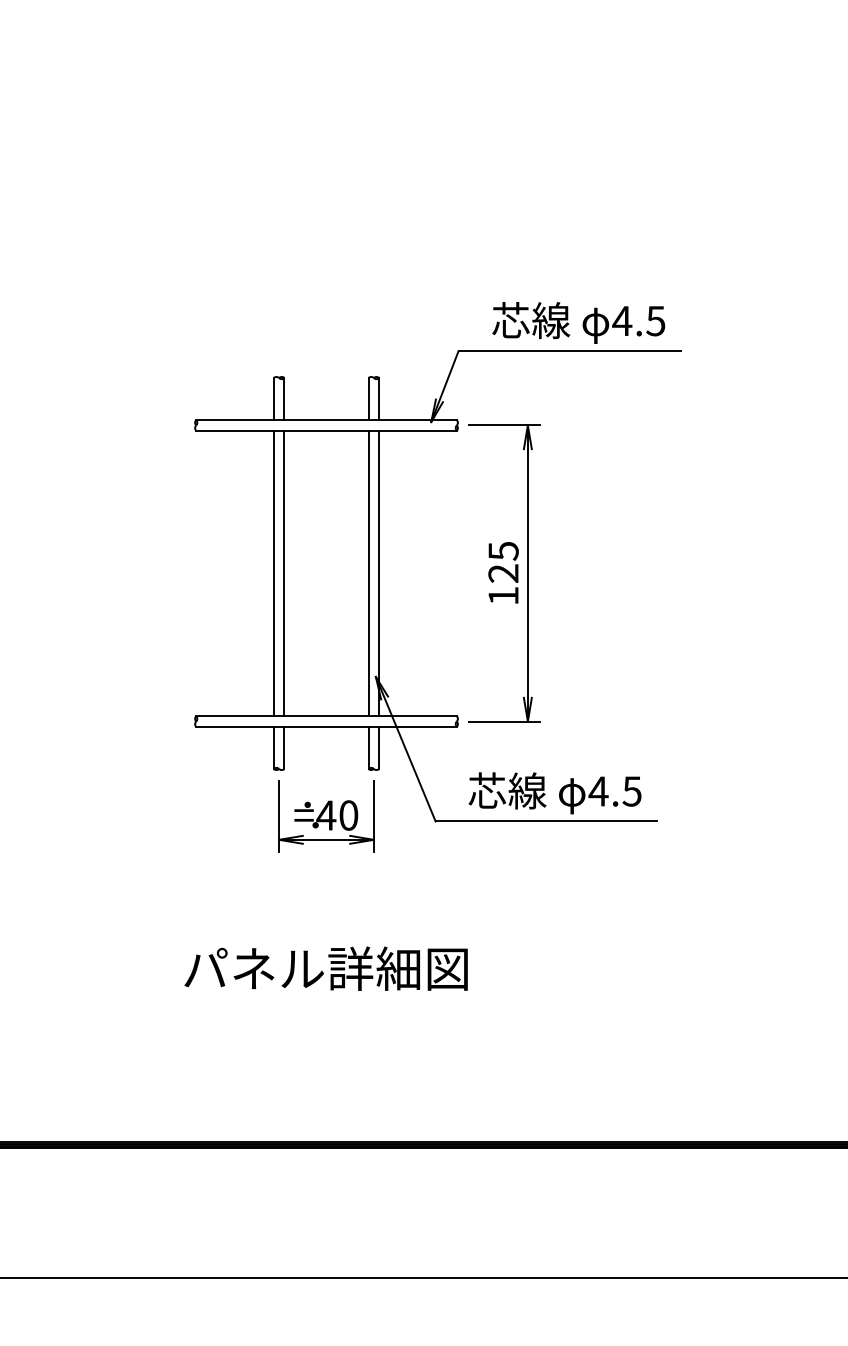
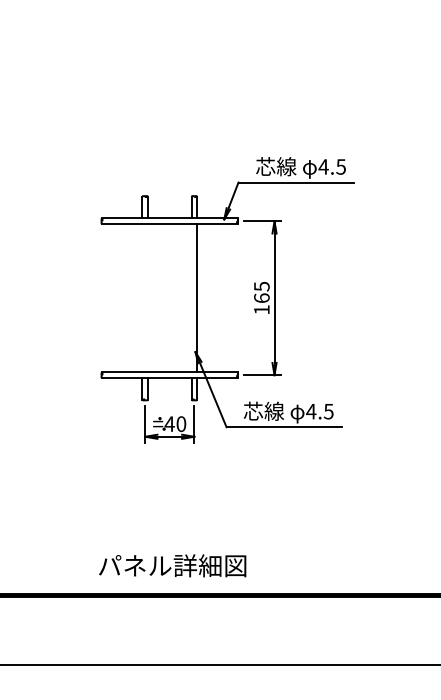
text: (502, 572) -> (261, 297), 125 -> 165
line: (274, 573) -> (142, 298), removed
line: (283, 573) -> (147, 298), removed
line: (368, 573) -> (191, 298), removed
text: (325, 968) -> (172, 565), moved

